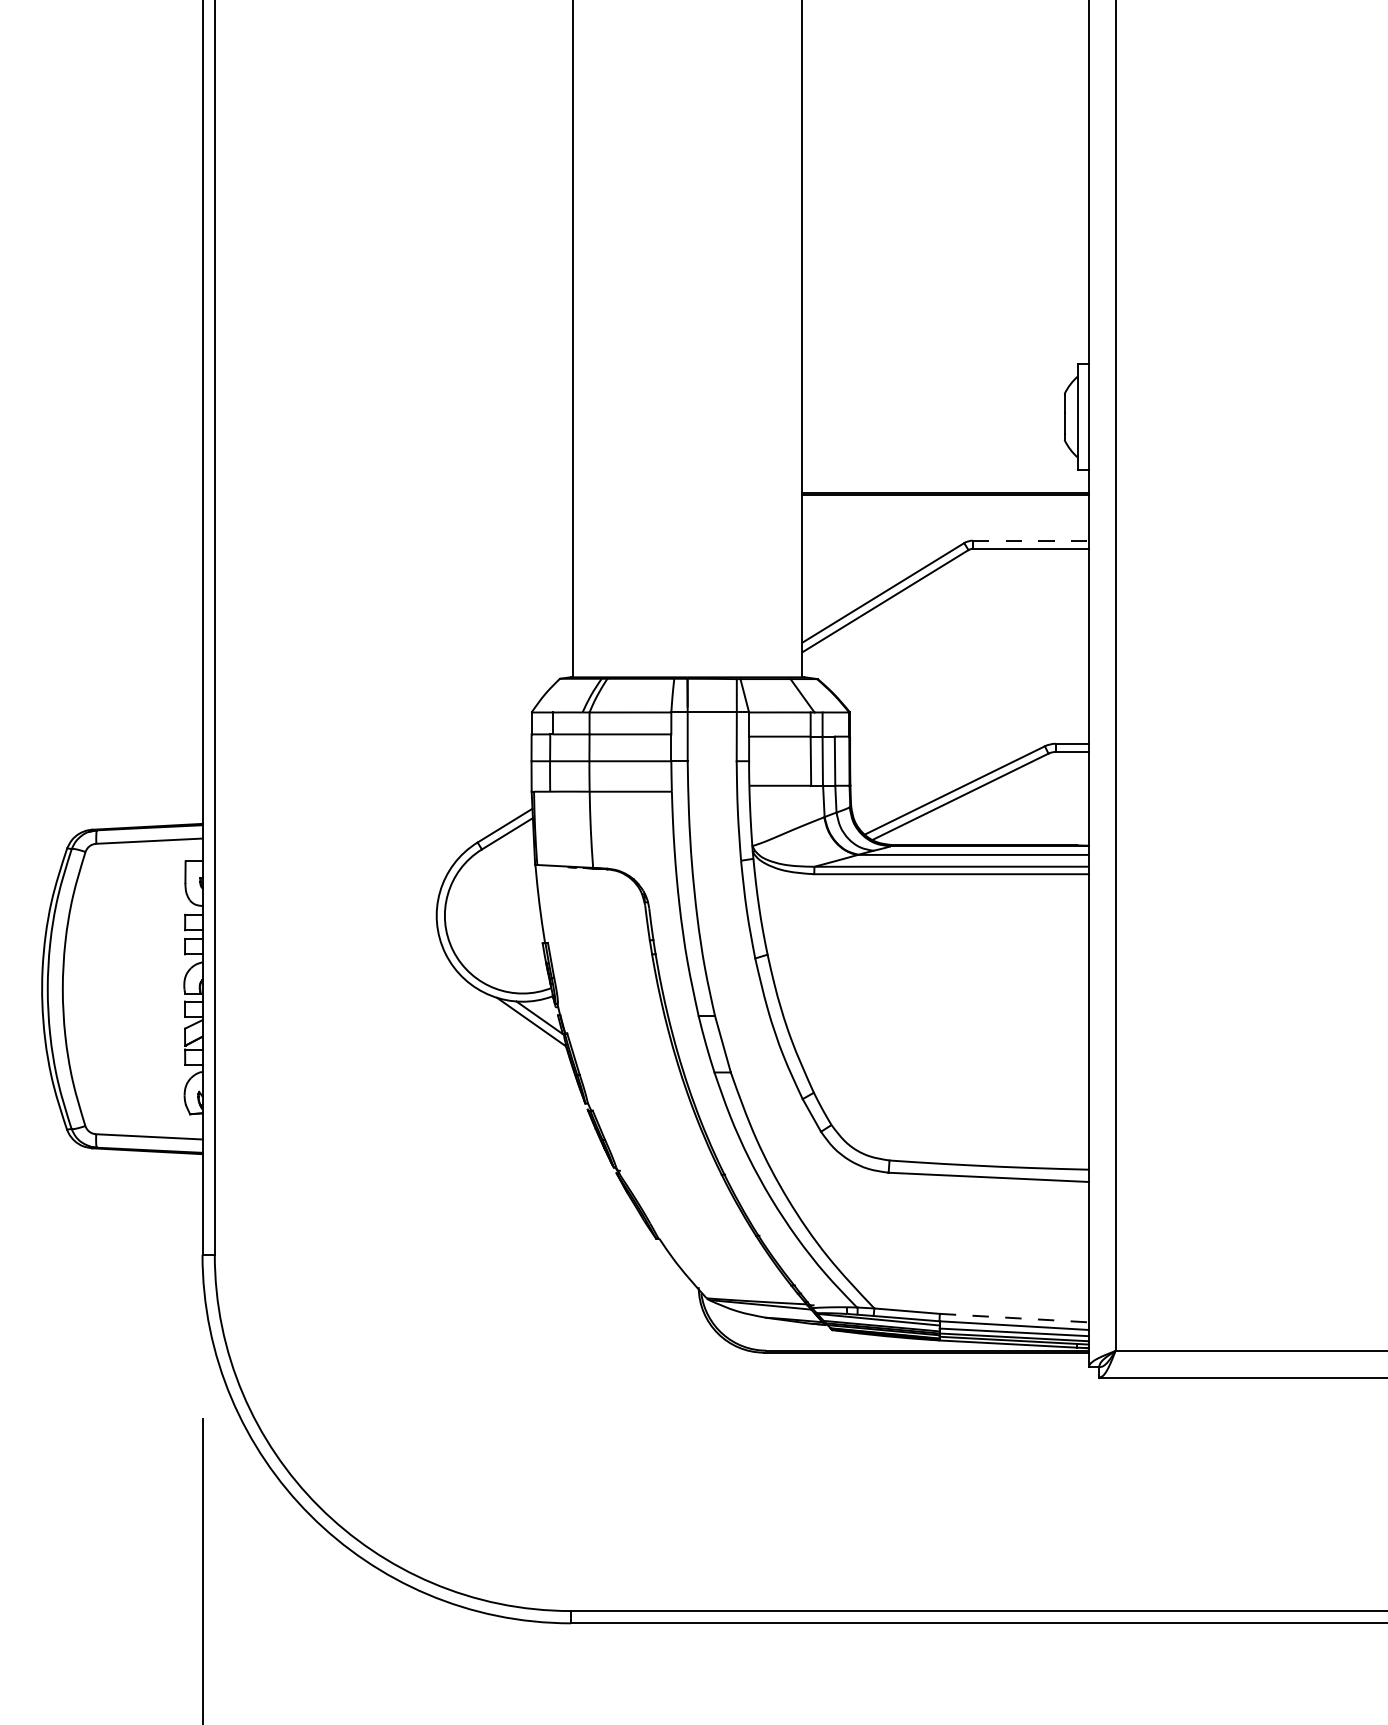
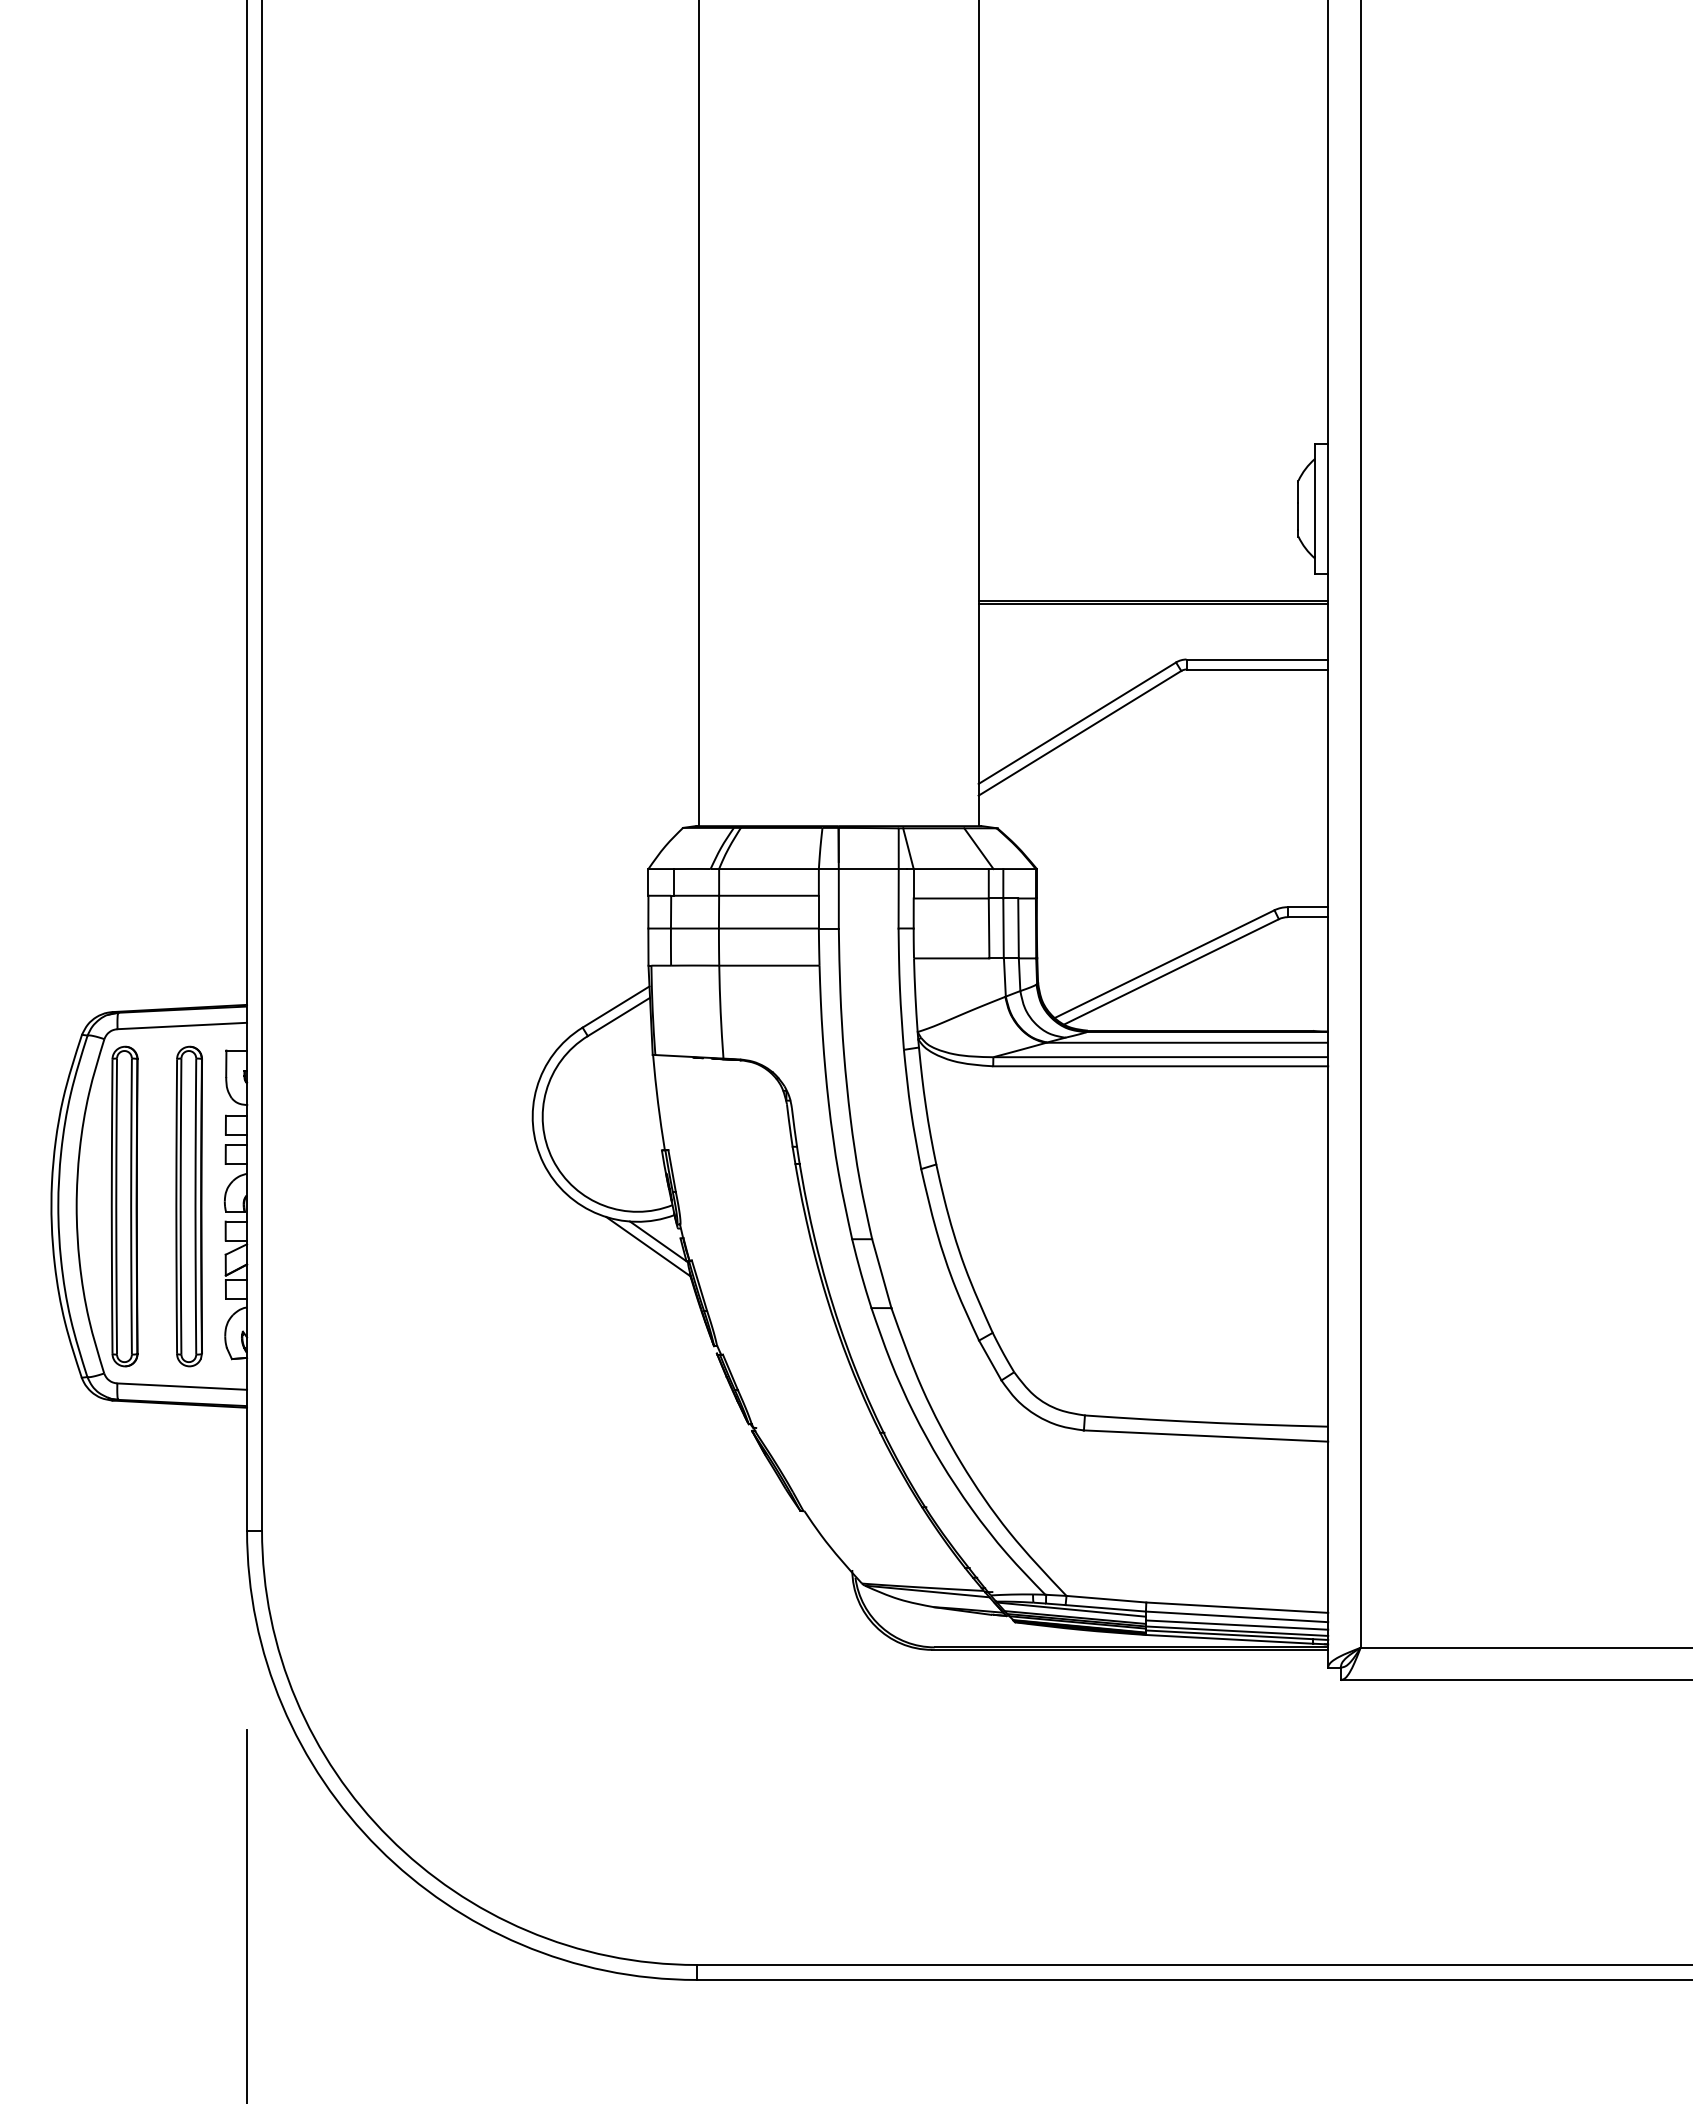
line: (1030, 540) -> (1257, 659), dashed -> solid
part: (102, 989) -> (124, 1206), added
part: (154, 989) -> (188, 1206), added
line: (1014, 1317) -> (1237, 1607), dashed -> solid

